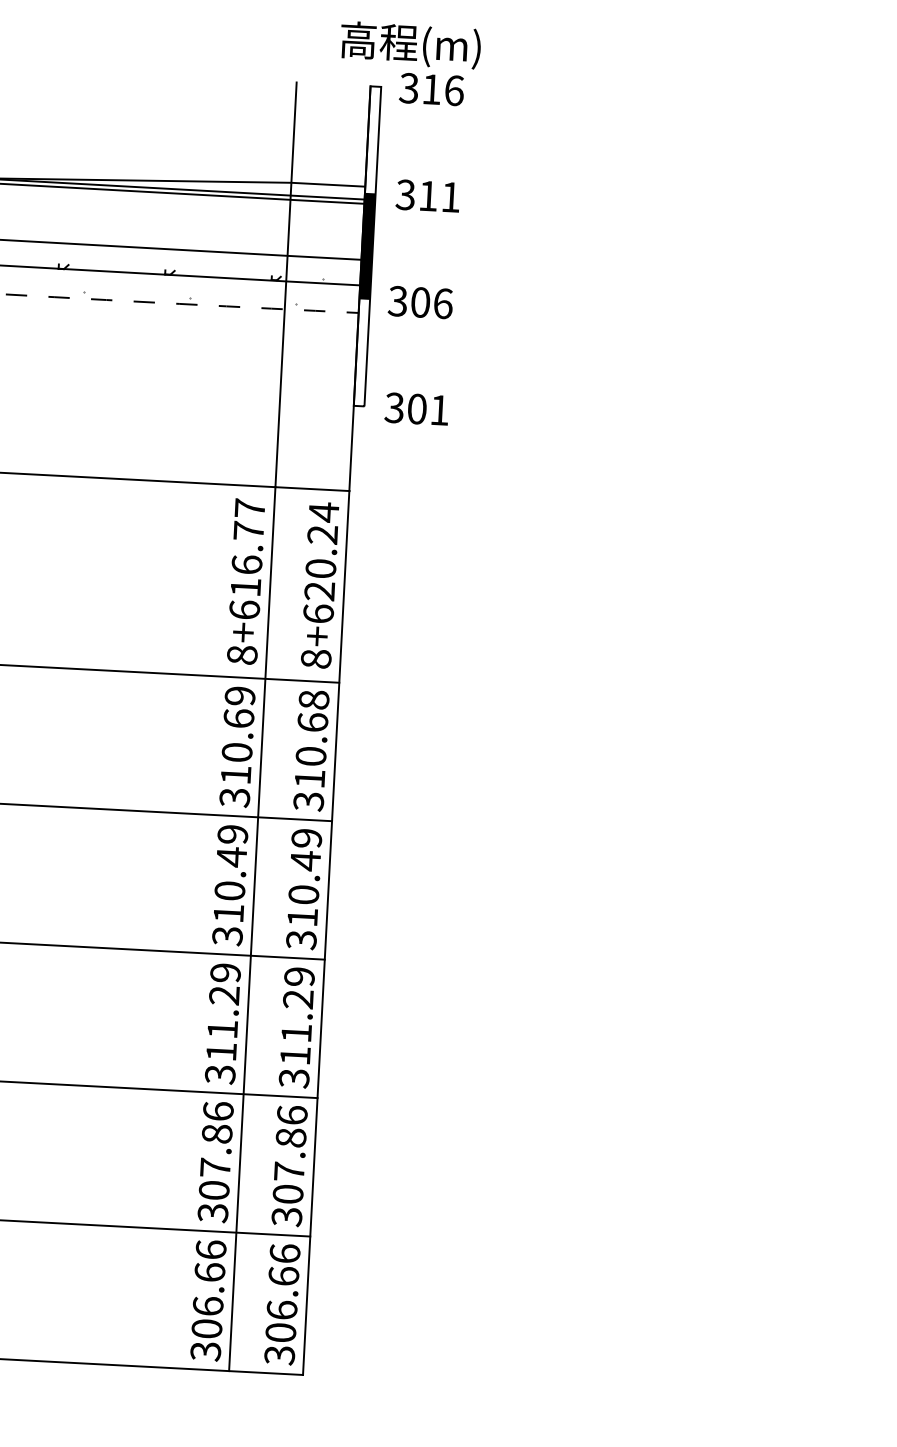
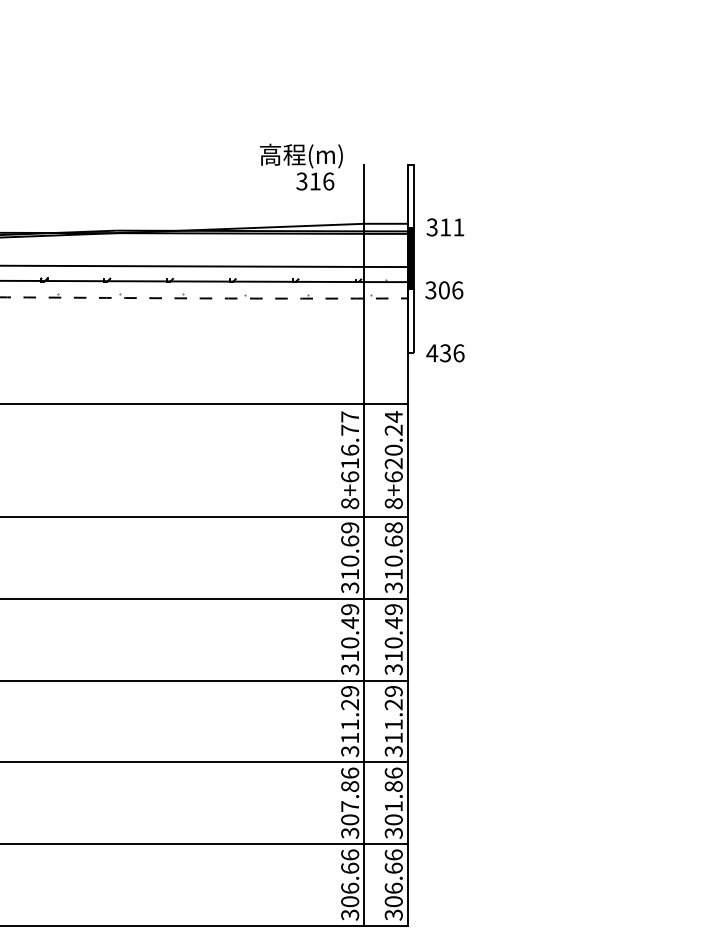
text: (409, 62) -> (301, 166), moved
text: (417, 409) -> (445, 353), 301 -> 436
text: (288, 1171) -> (393, 806), 307.86 -> 301.86

